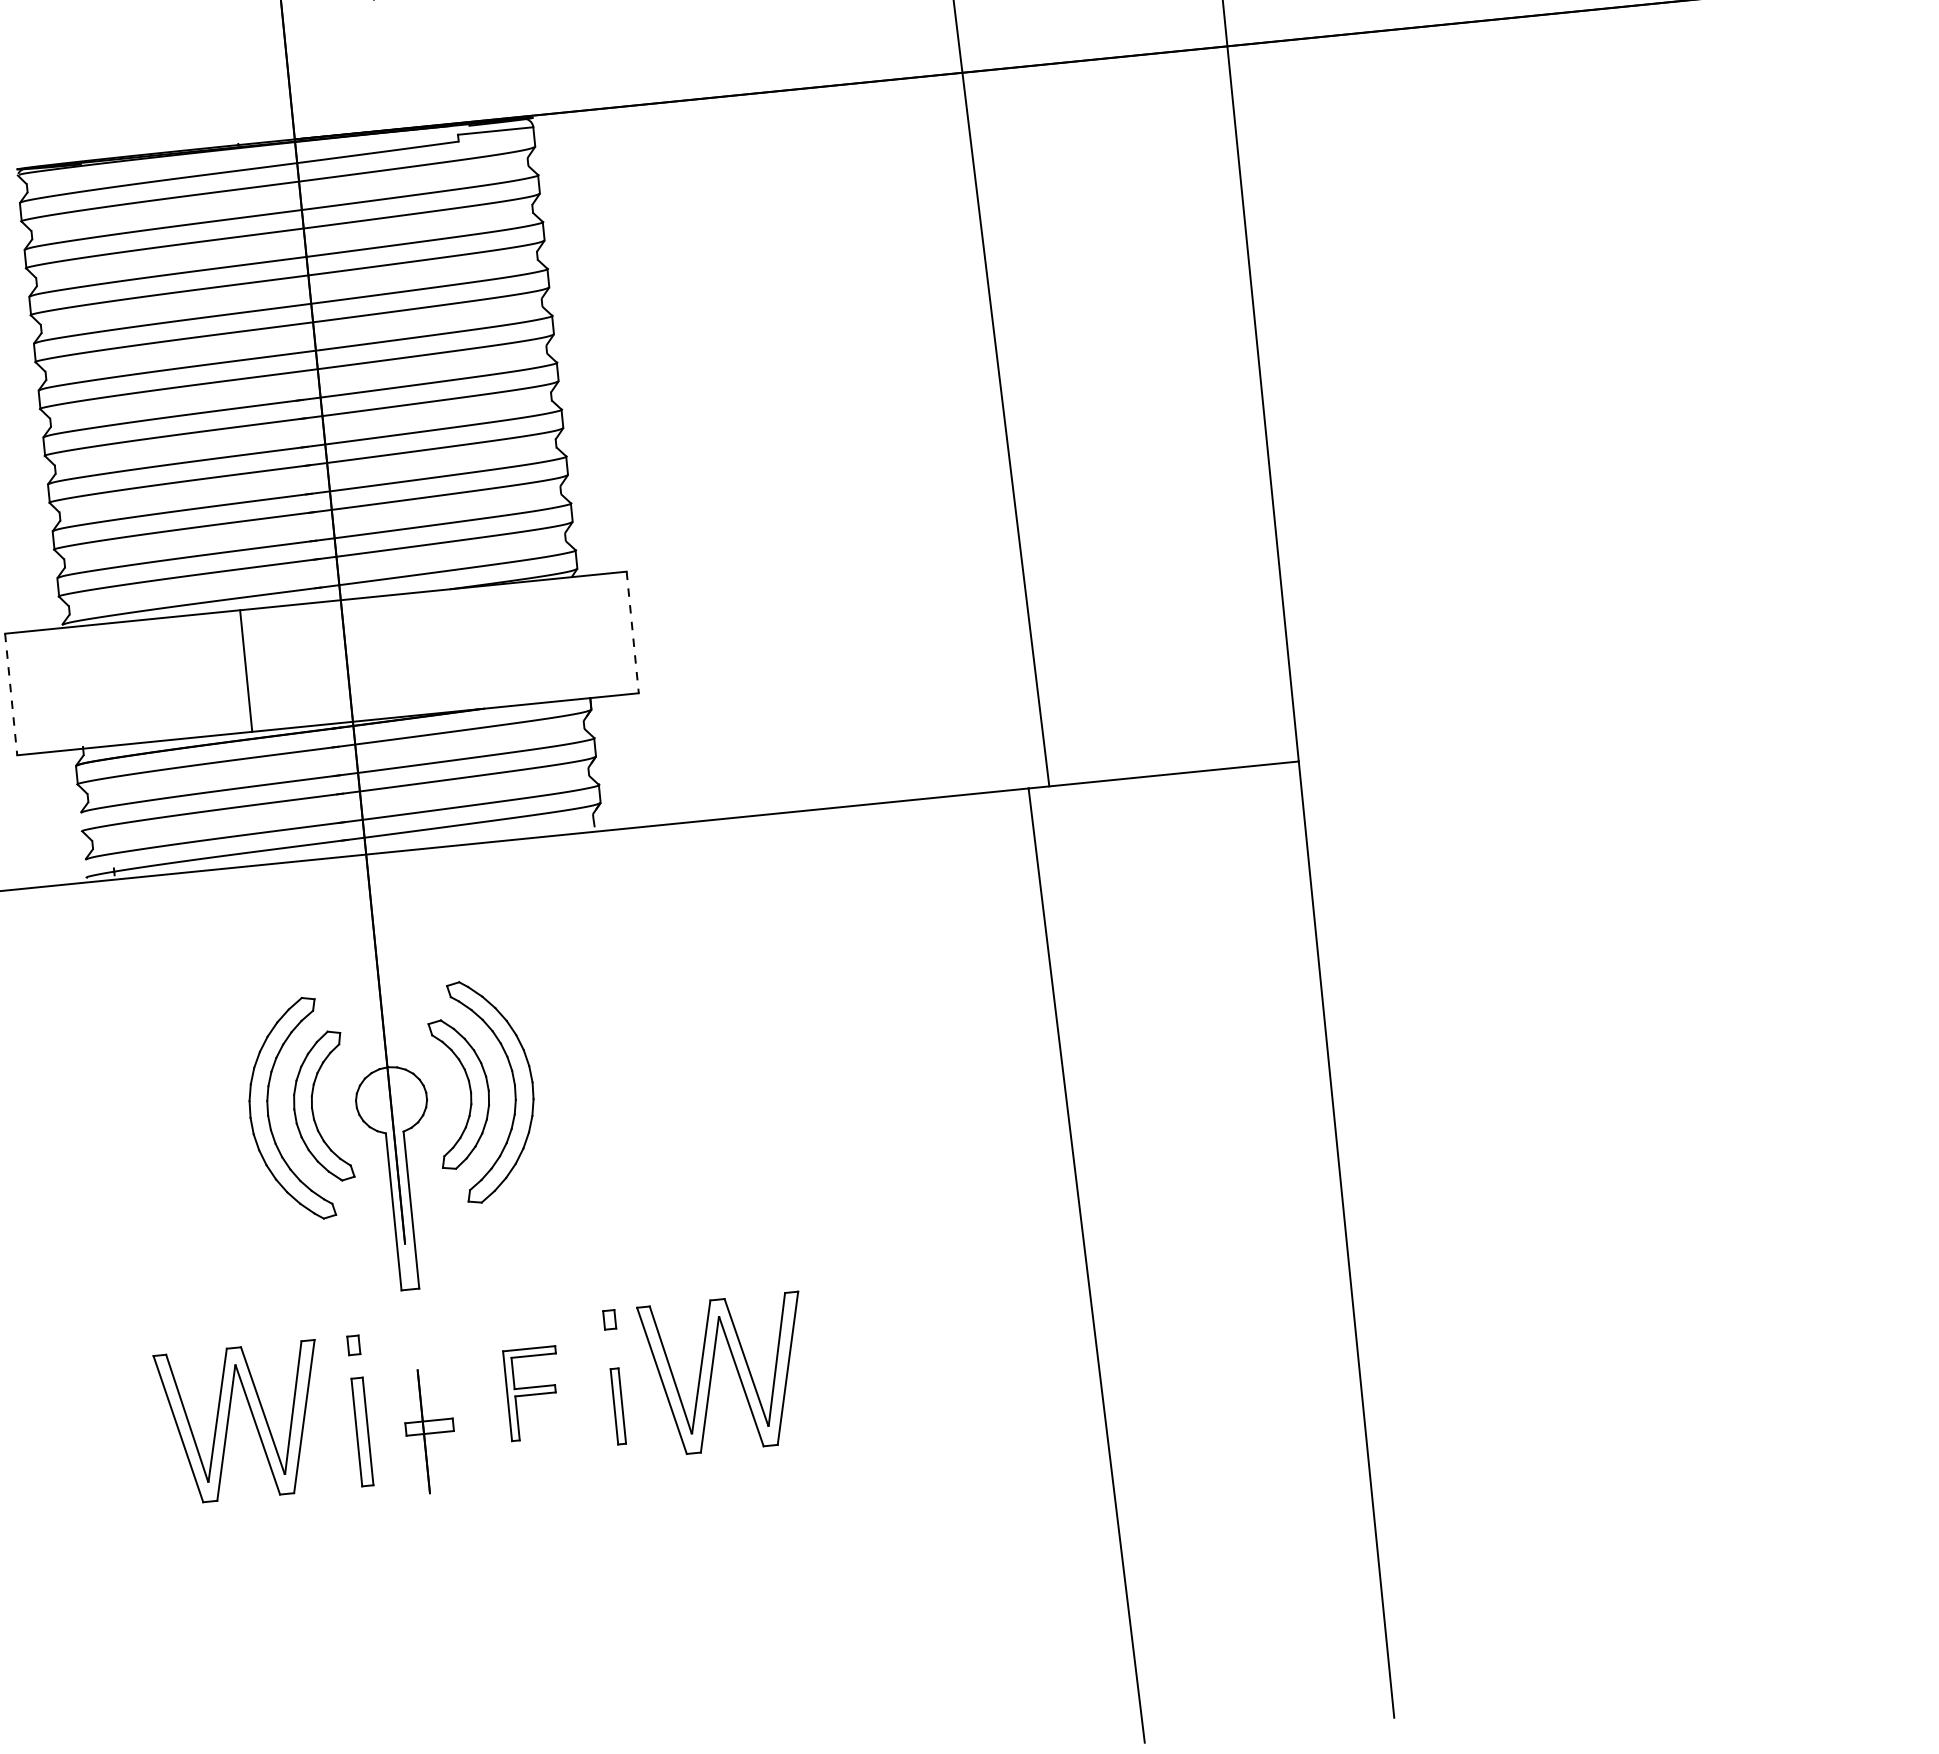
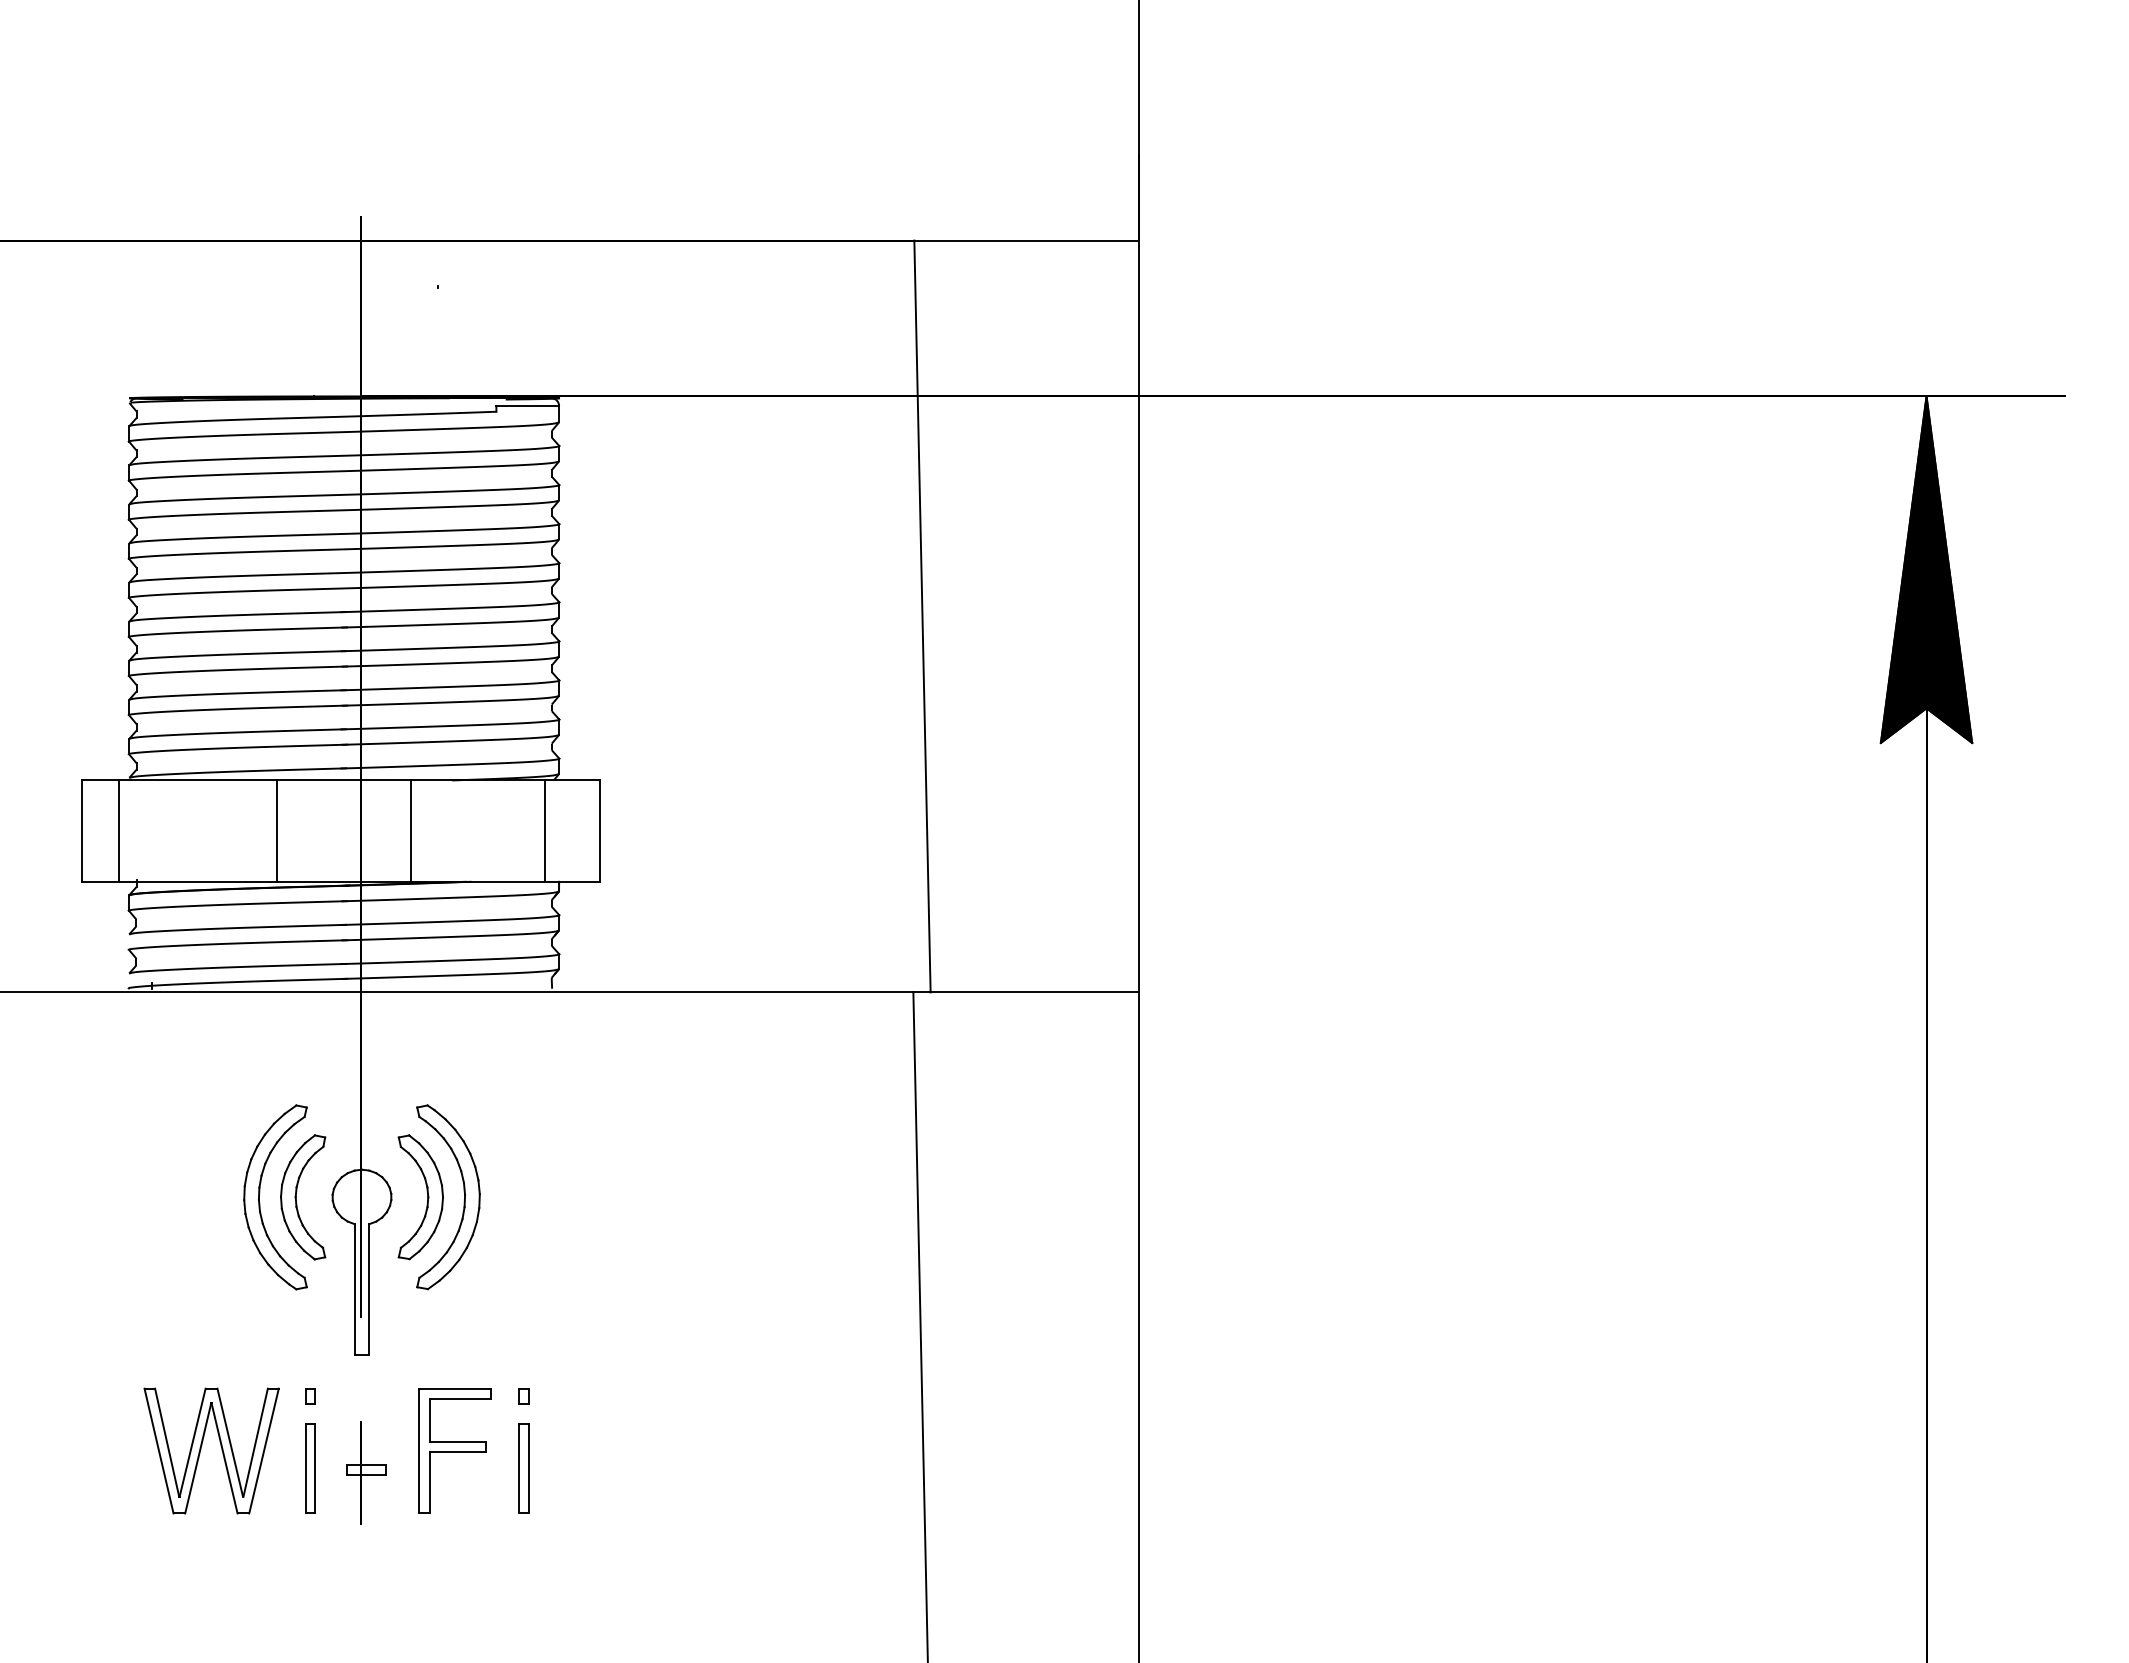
line: (632, 632) -> (599, 831), dashed -> solid
line: (567, 638) -> (545, 830), added
line: (407, 654) -> (411, 830), added
line: (56, 689) -> (119, 830), added
line: (11, 694) -> (81, 831), dashed -> solid
part: (735, 1368) -> (623, 1446), removed
part: (532, 1393) -> (454, 1450), size x1.67
part: (617, 1406) -> (523, 1468), size x1.43

